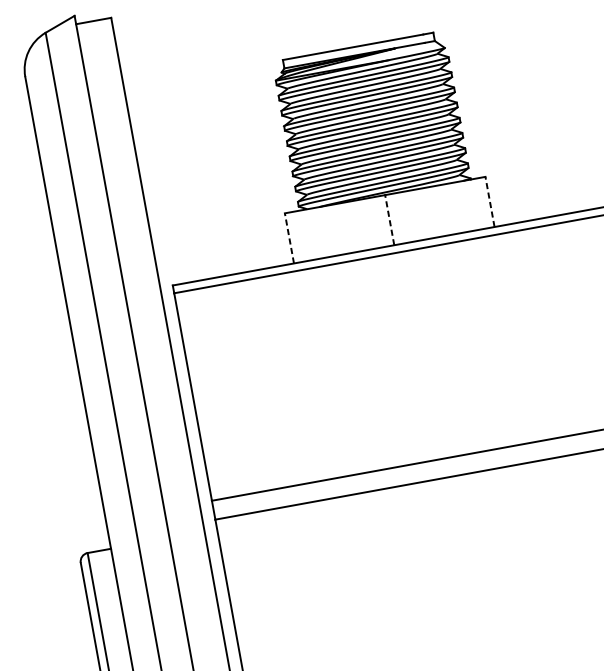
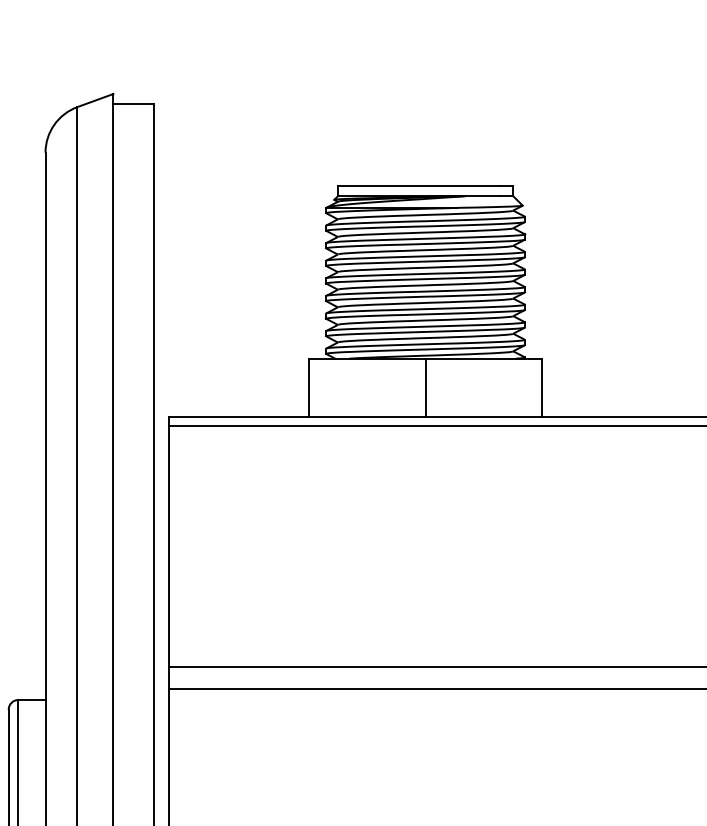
line: (489, 201) -> (541, 387), dashed -> solid
line: (389, 219) -> (425, 387), dashed -> solid
line: (289, 238) -> (309, 387), dashed -> solid

